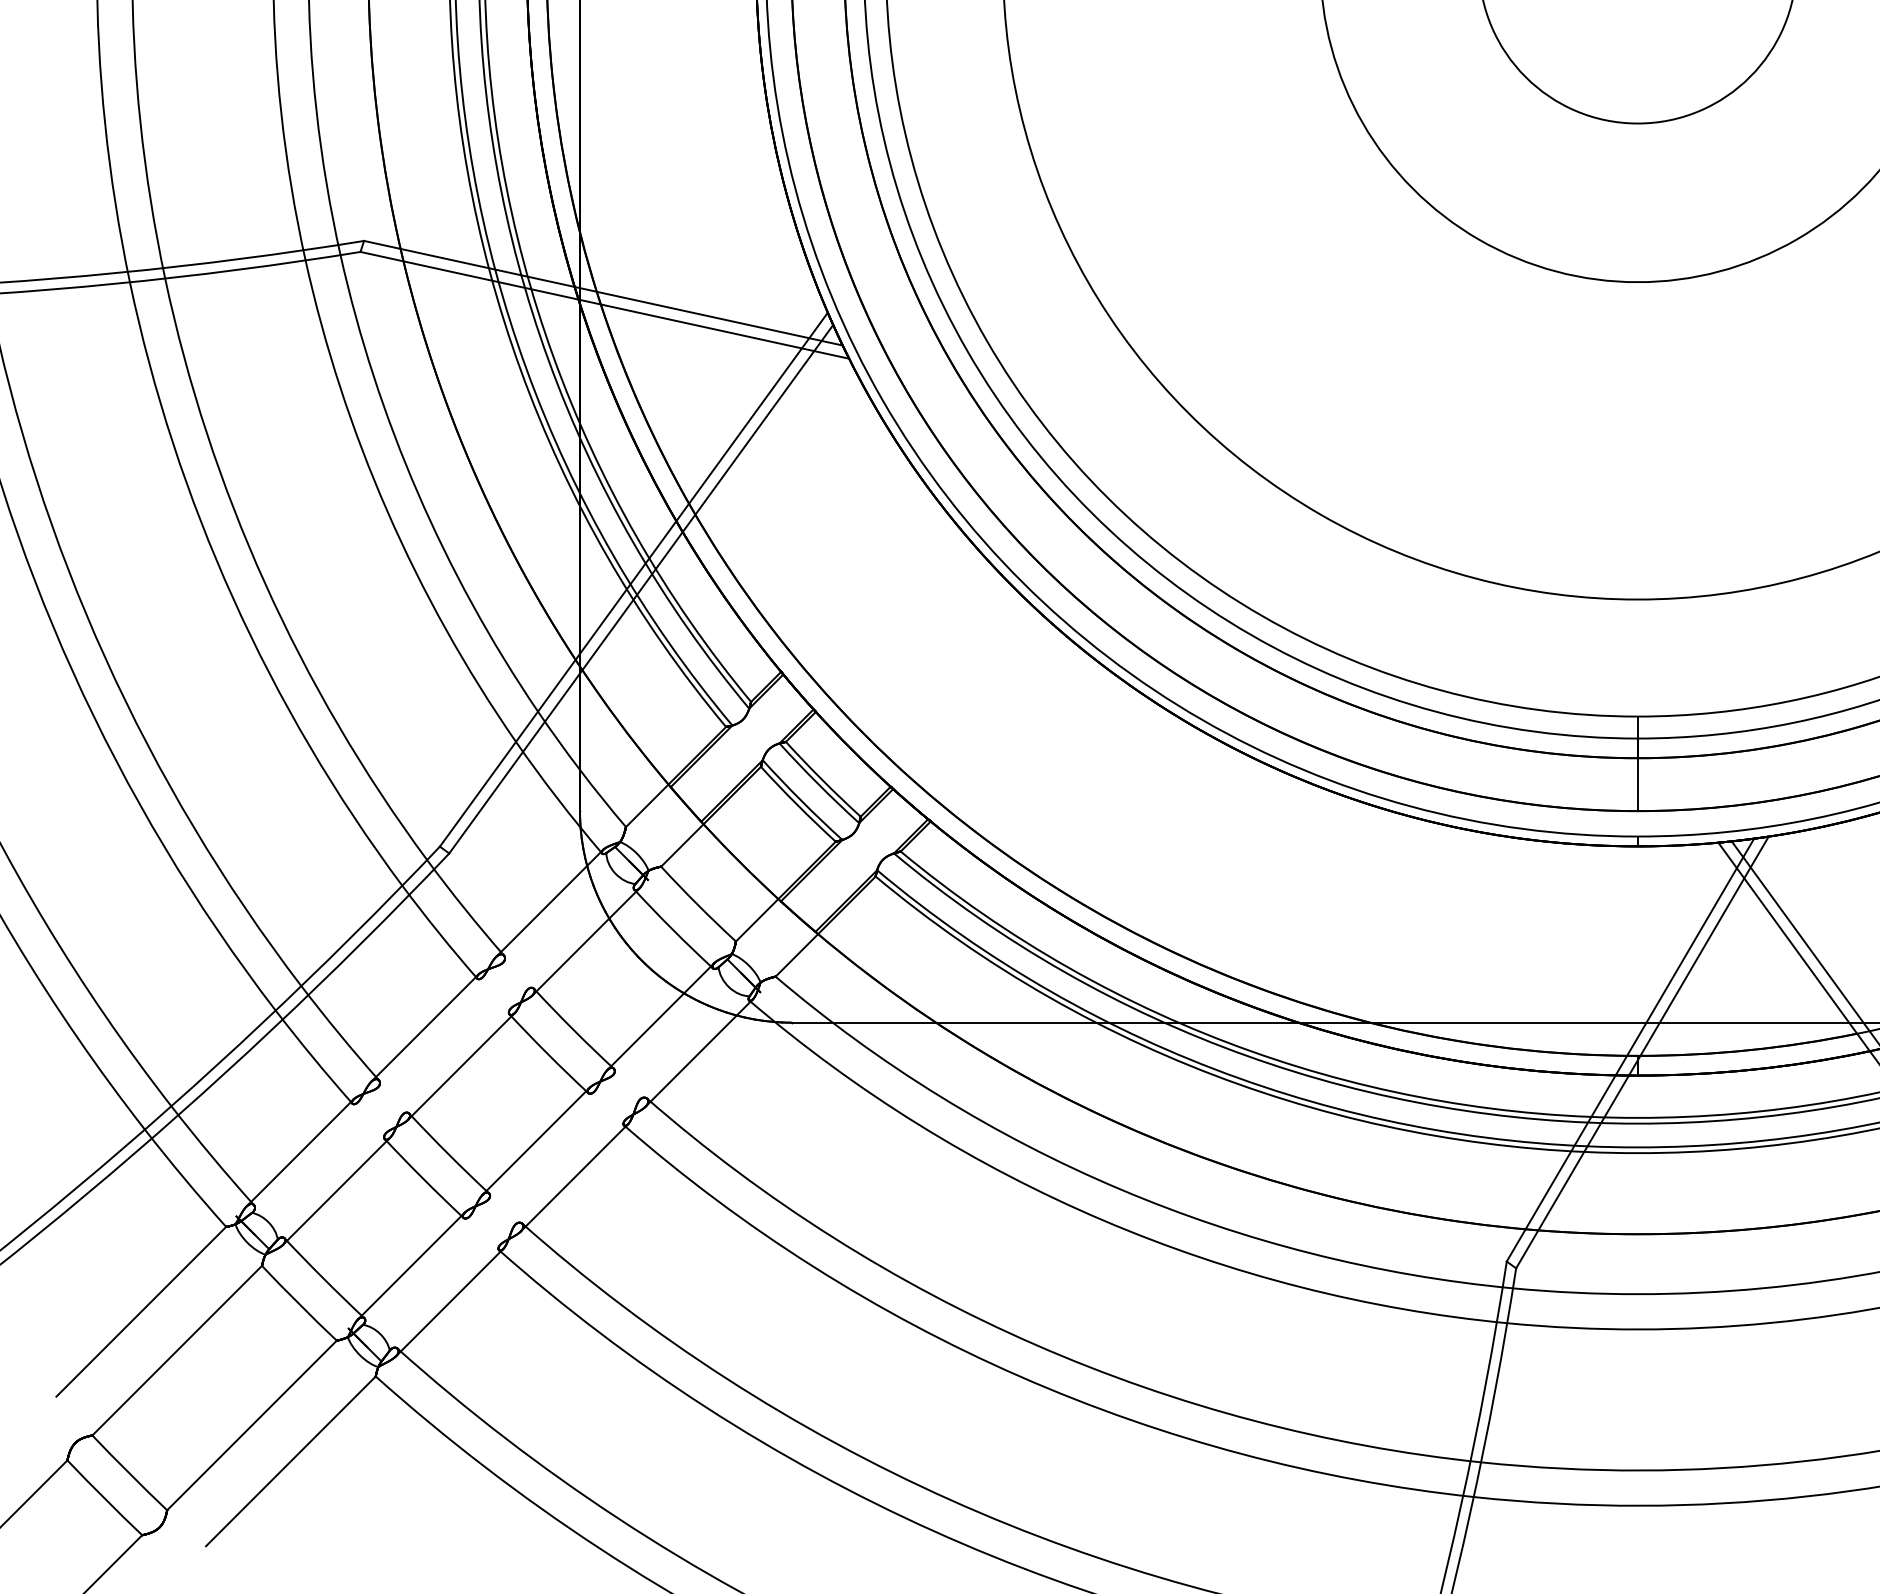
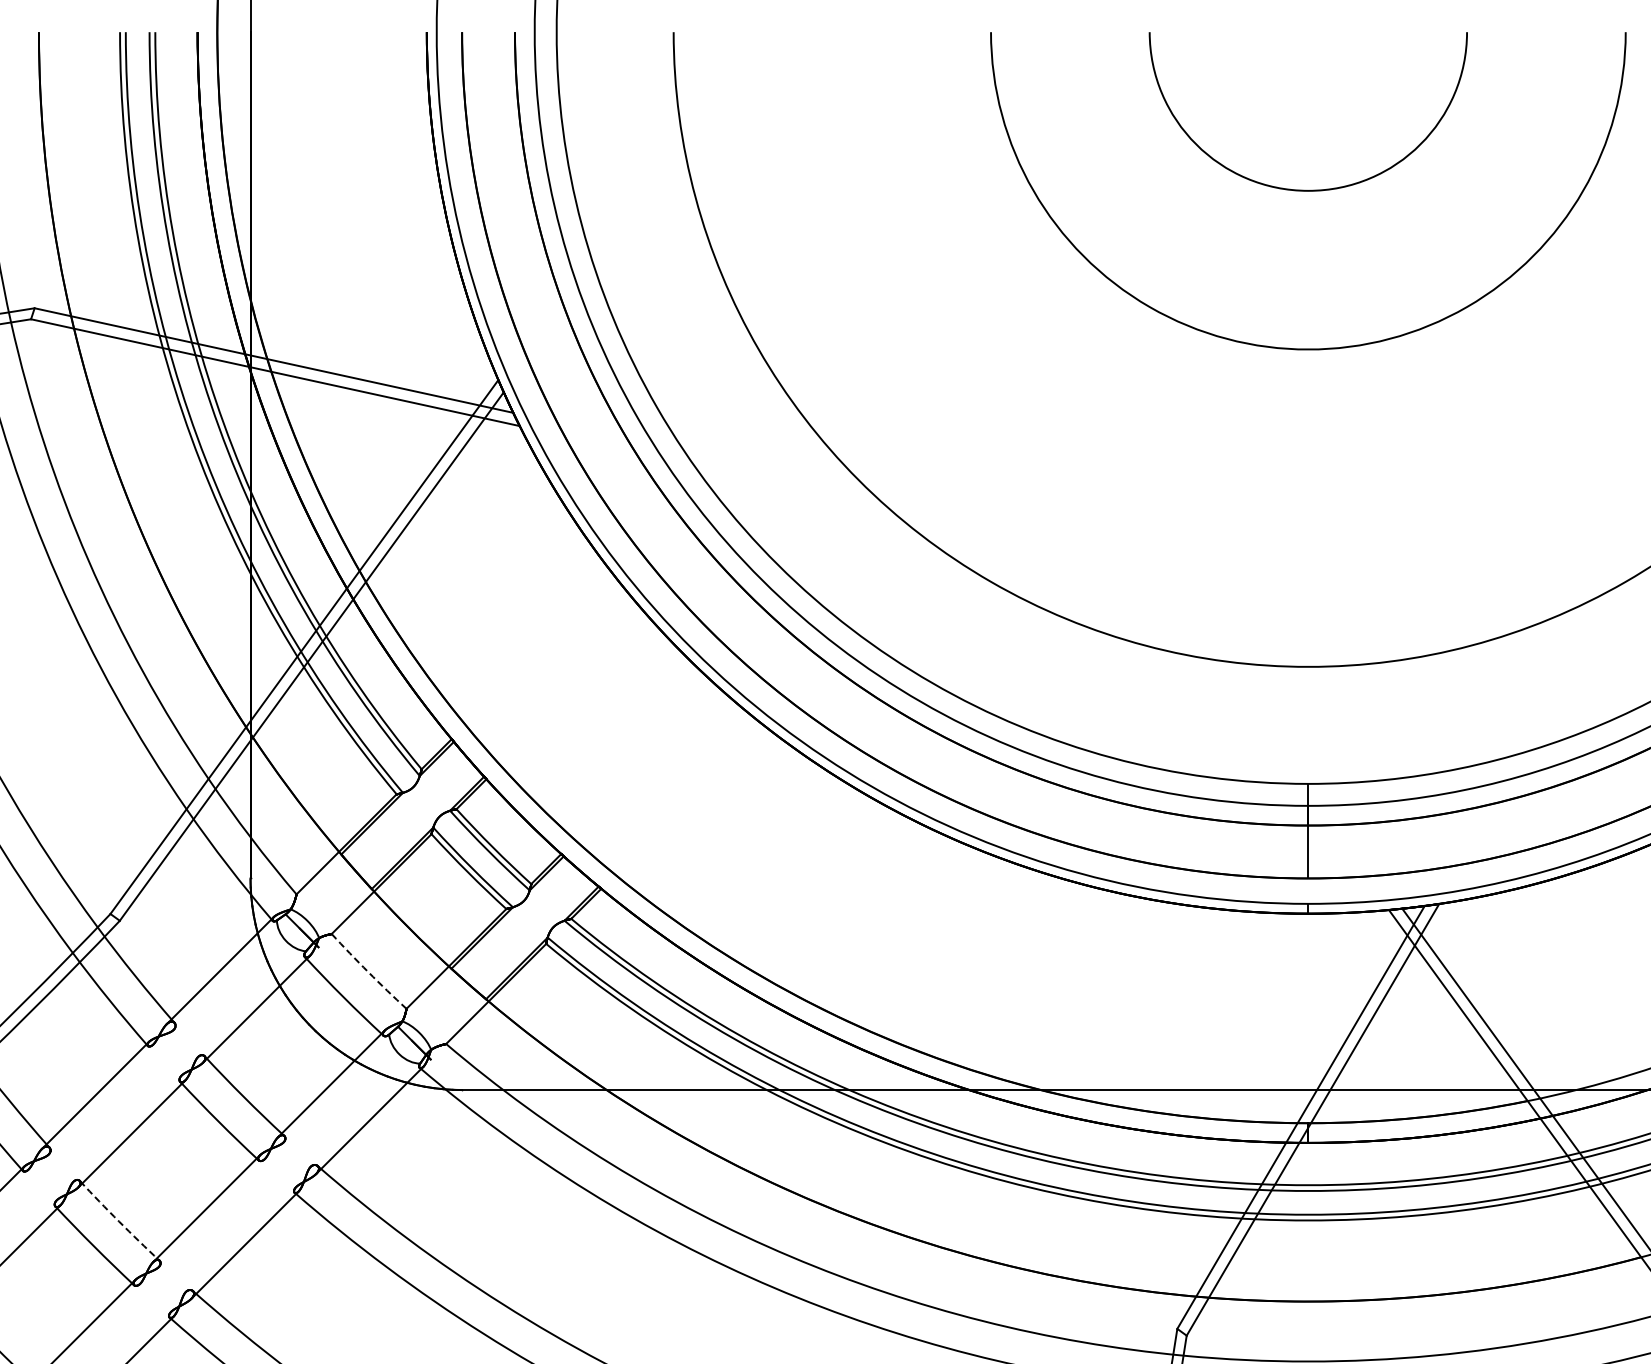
arc: (697, 904) -> (368, 971), solid -> dashed
arc: (448, 1154) -> (119, 1221), solid -> dashed

